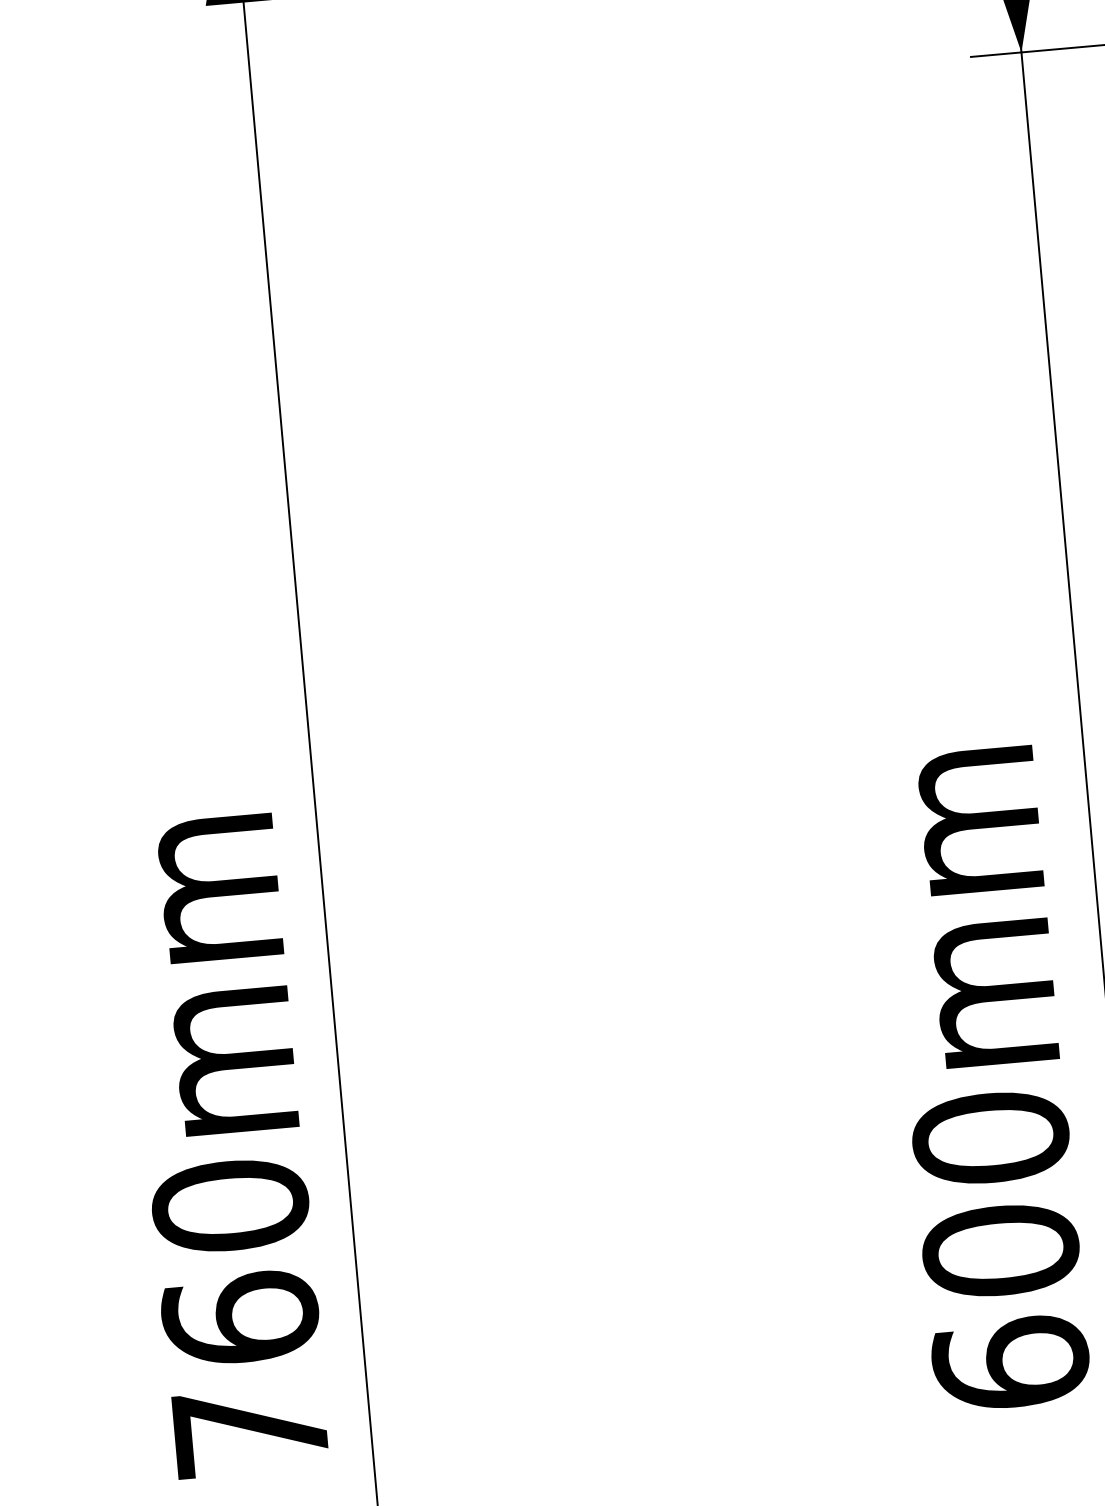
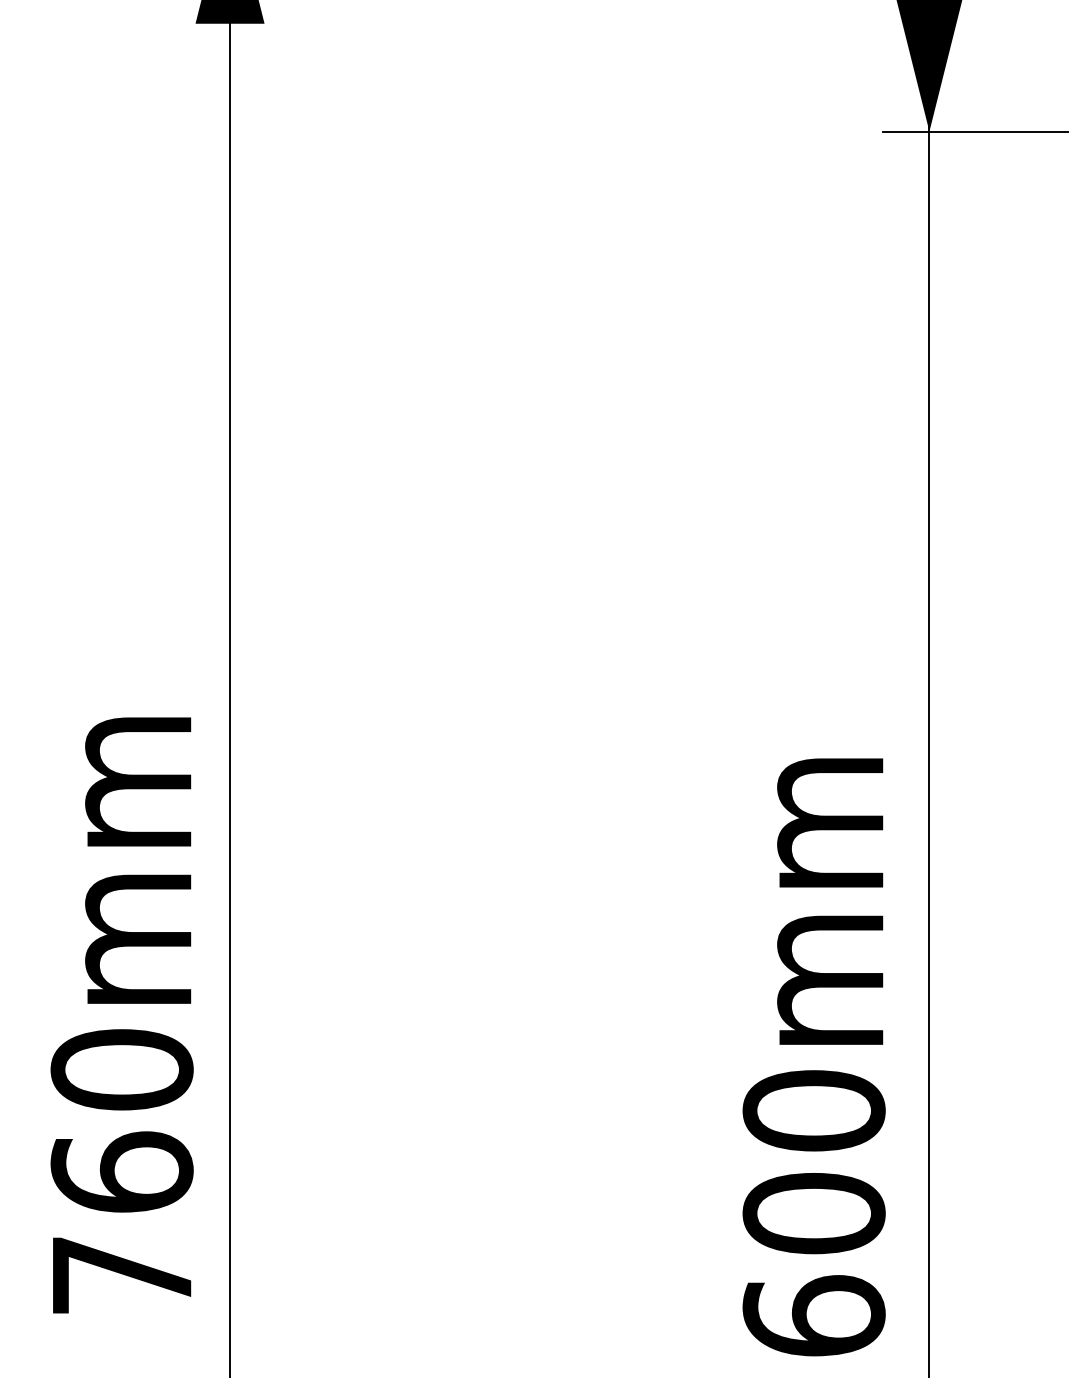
text: (224, 1146) -> (121, 1015), moved

